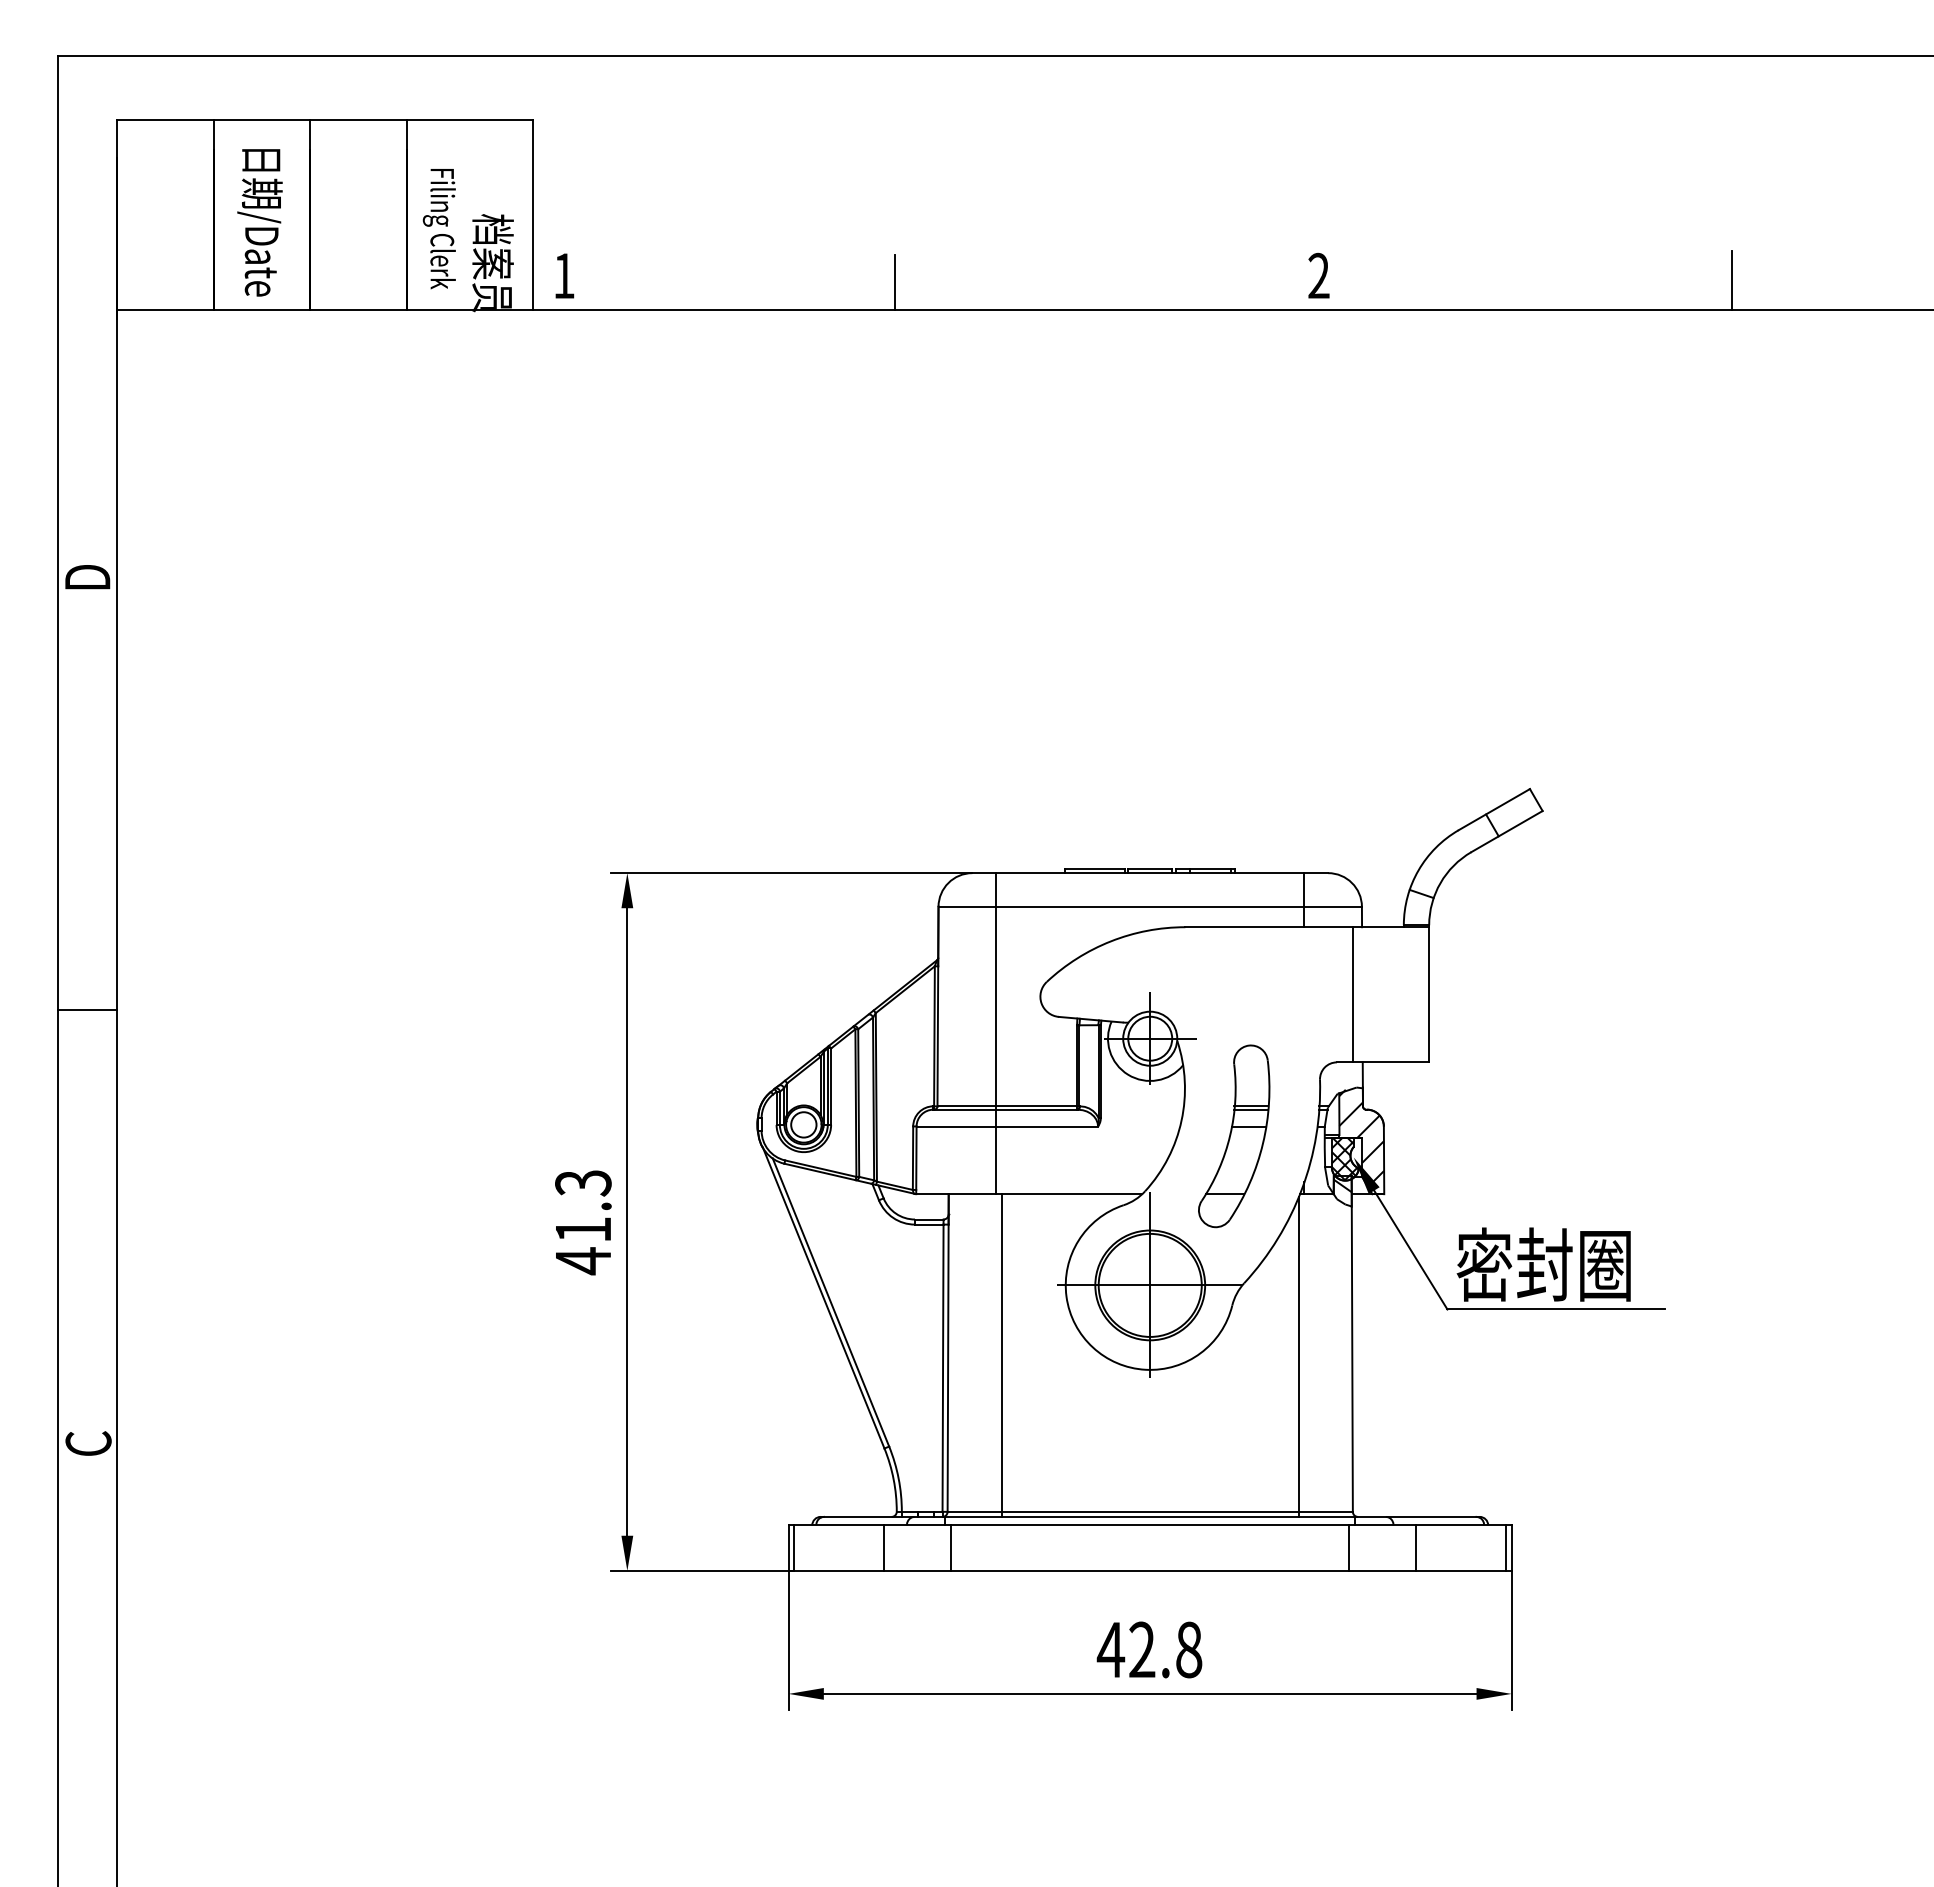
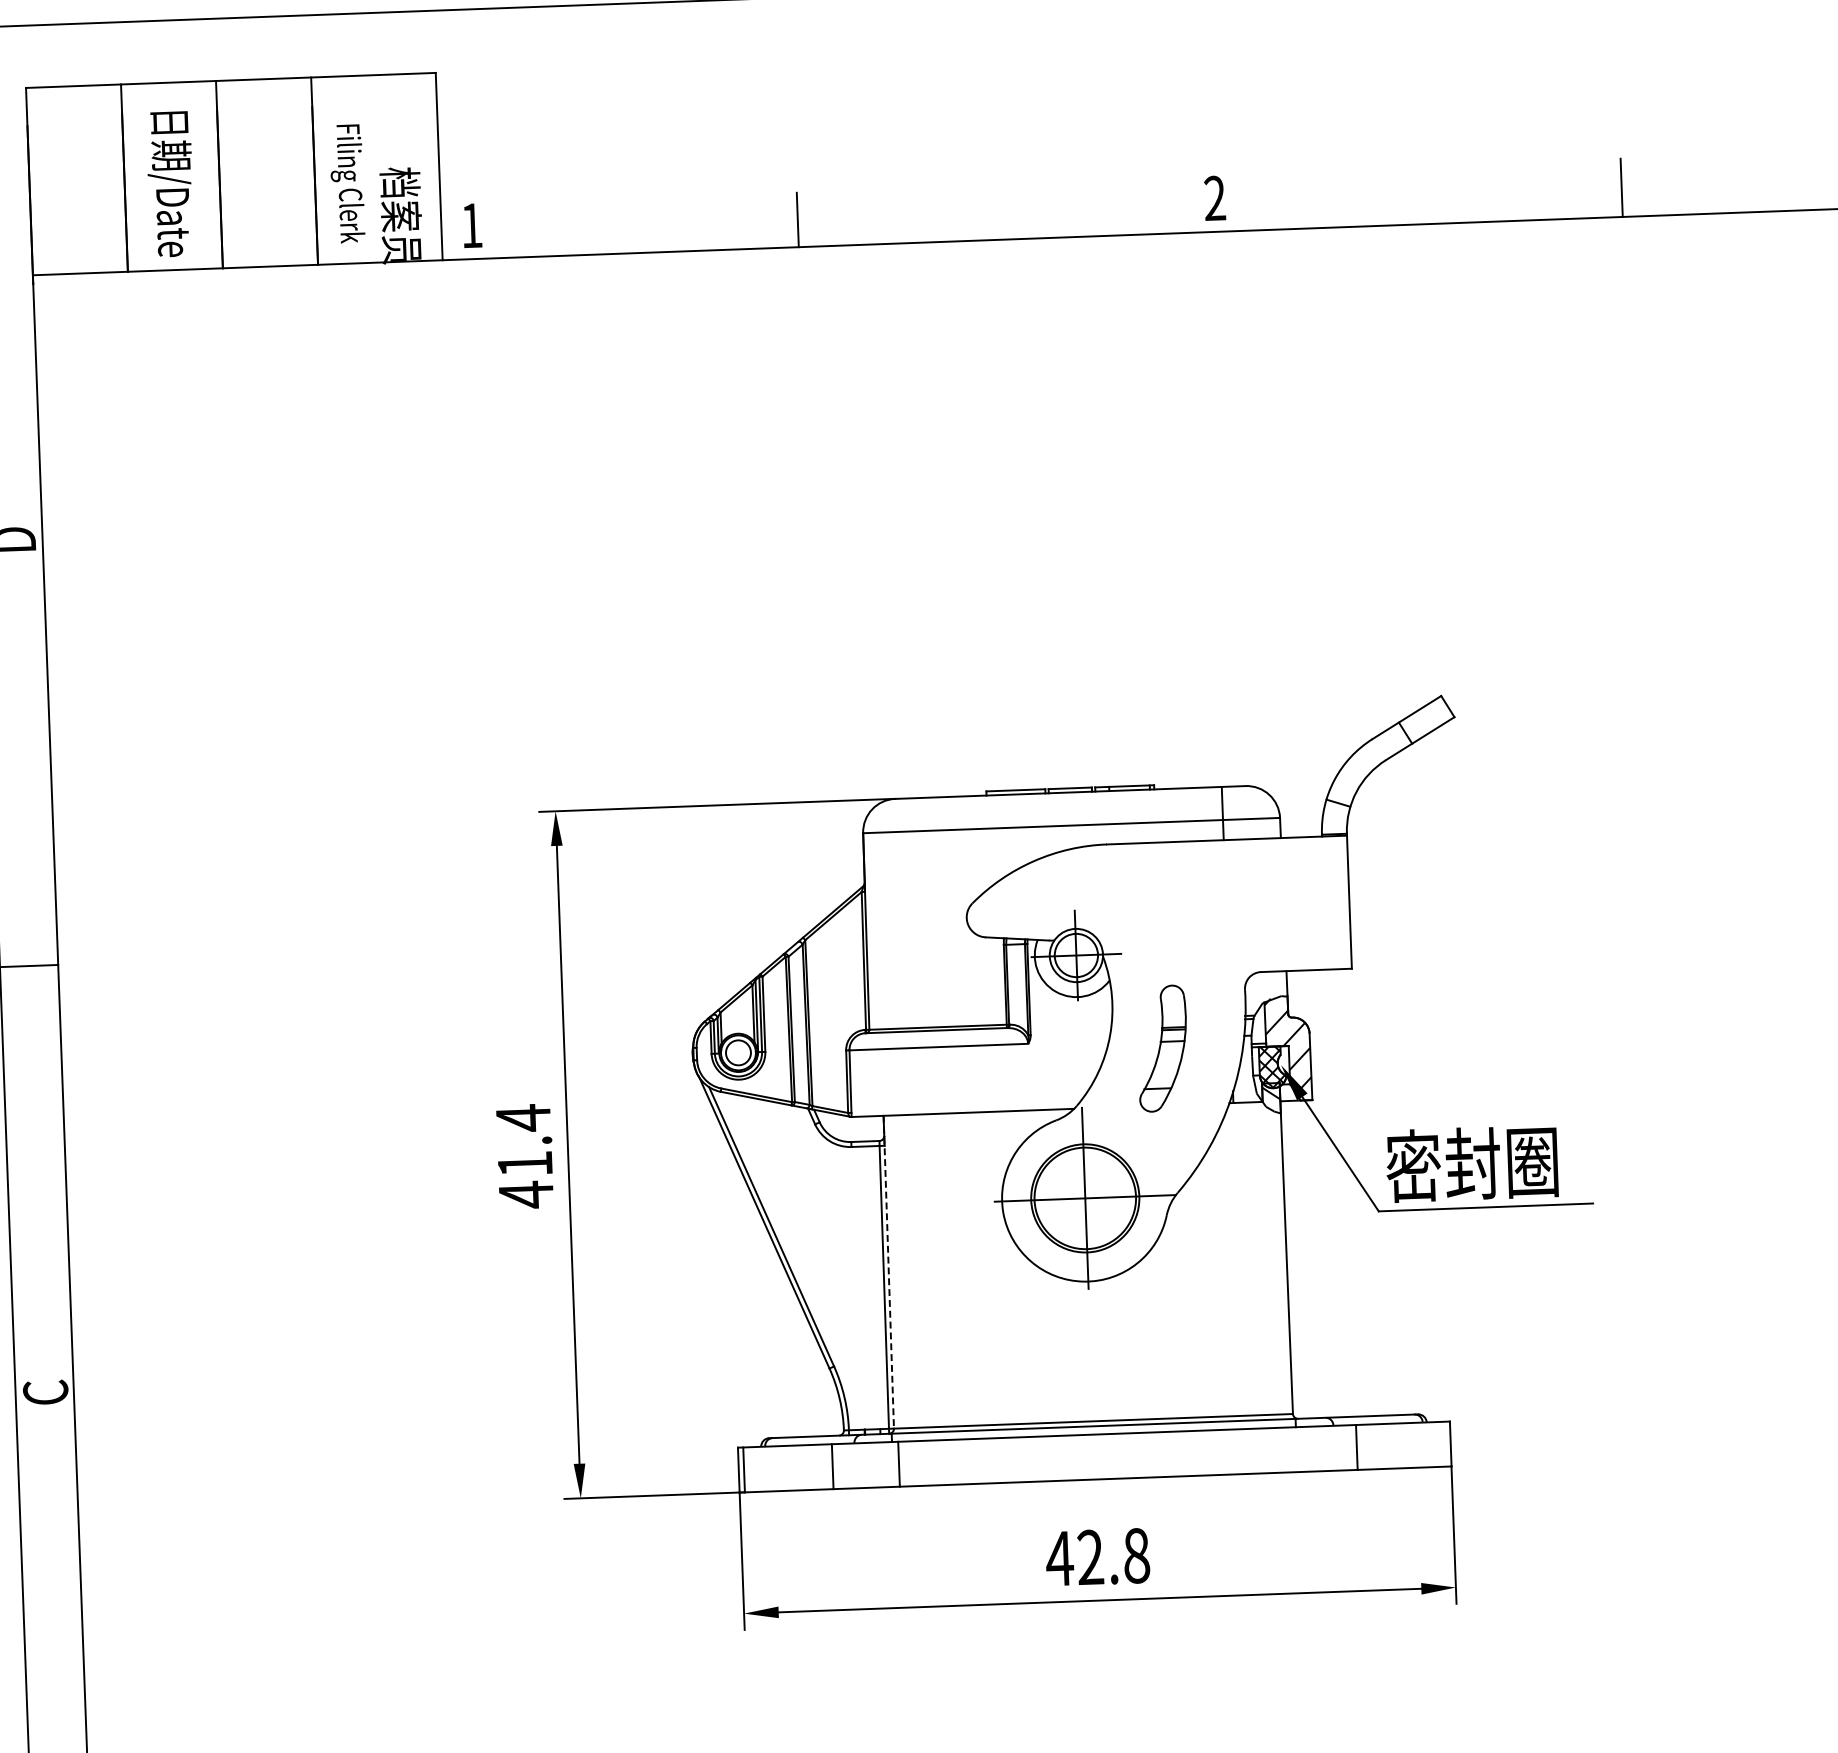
line: (1353, 994) -> (1274, 904), removed
line: (996, 1033) -> (924, 955), removed
part: (1234, 1136) -> (1162, 1048), size x0.7
text: (583, 1183) -> (523, 1118), 41.3 -> 41.4
line: (948, 1353) -> (889, 1272), solid -> dashed
line: (1001, 1355) -> (941, 1272), removed
line: (1298, 1356) -> (1233, 1263), removed
line: (1349, 1547) -> (1290, 1449), removed
line: (1506, 1547) -> (1445, 1443), removed

